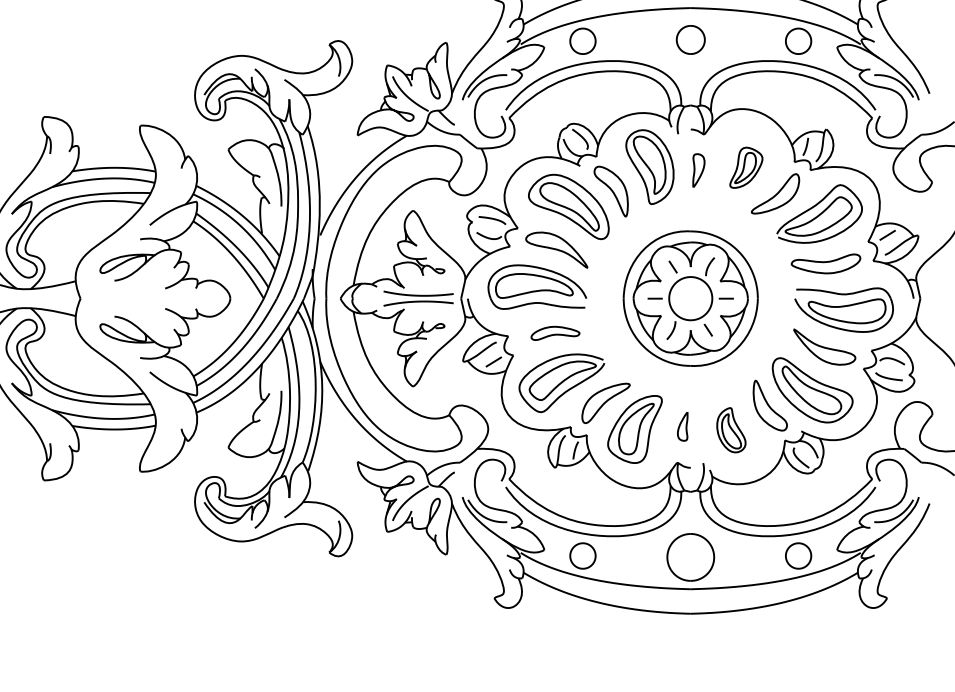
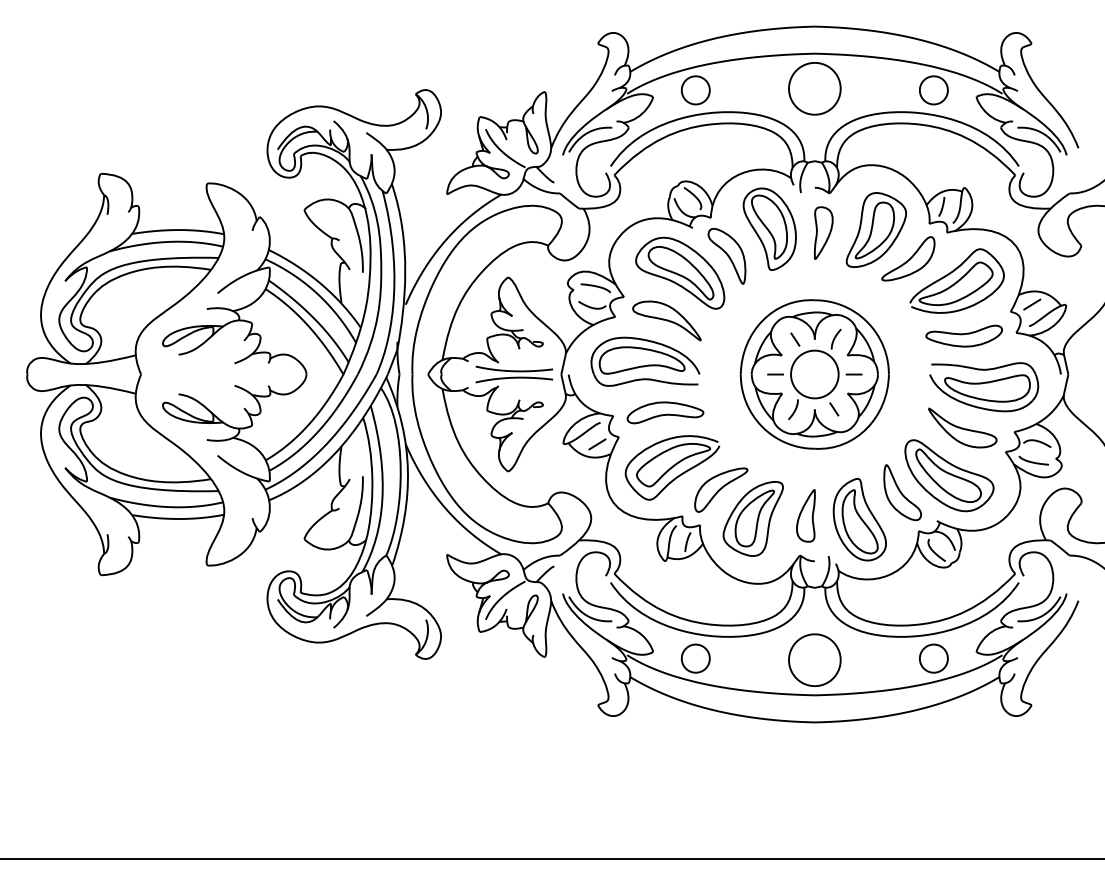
part: (690, 39) -> (814, 88), size x1.67
part: (745, 167) -> (875, 229), size x1.67
part: (698, 170) -> (823, 232), size x1.43
part: (555, 333) -> (665, 412), size x1.43
part: (682, 426) -> (805, 515), size x1.67
part: (731, 429) -> (859, 519), size x1.67

